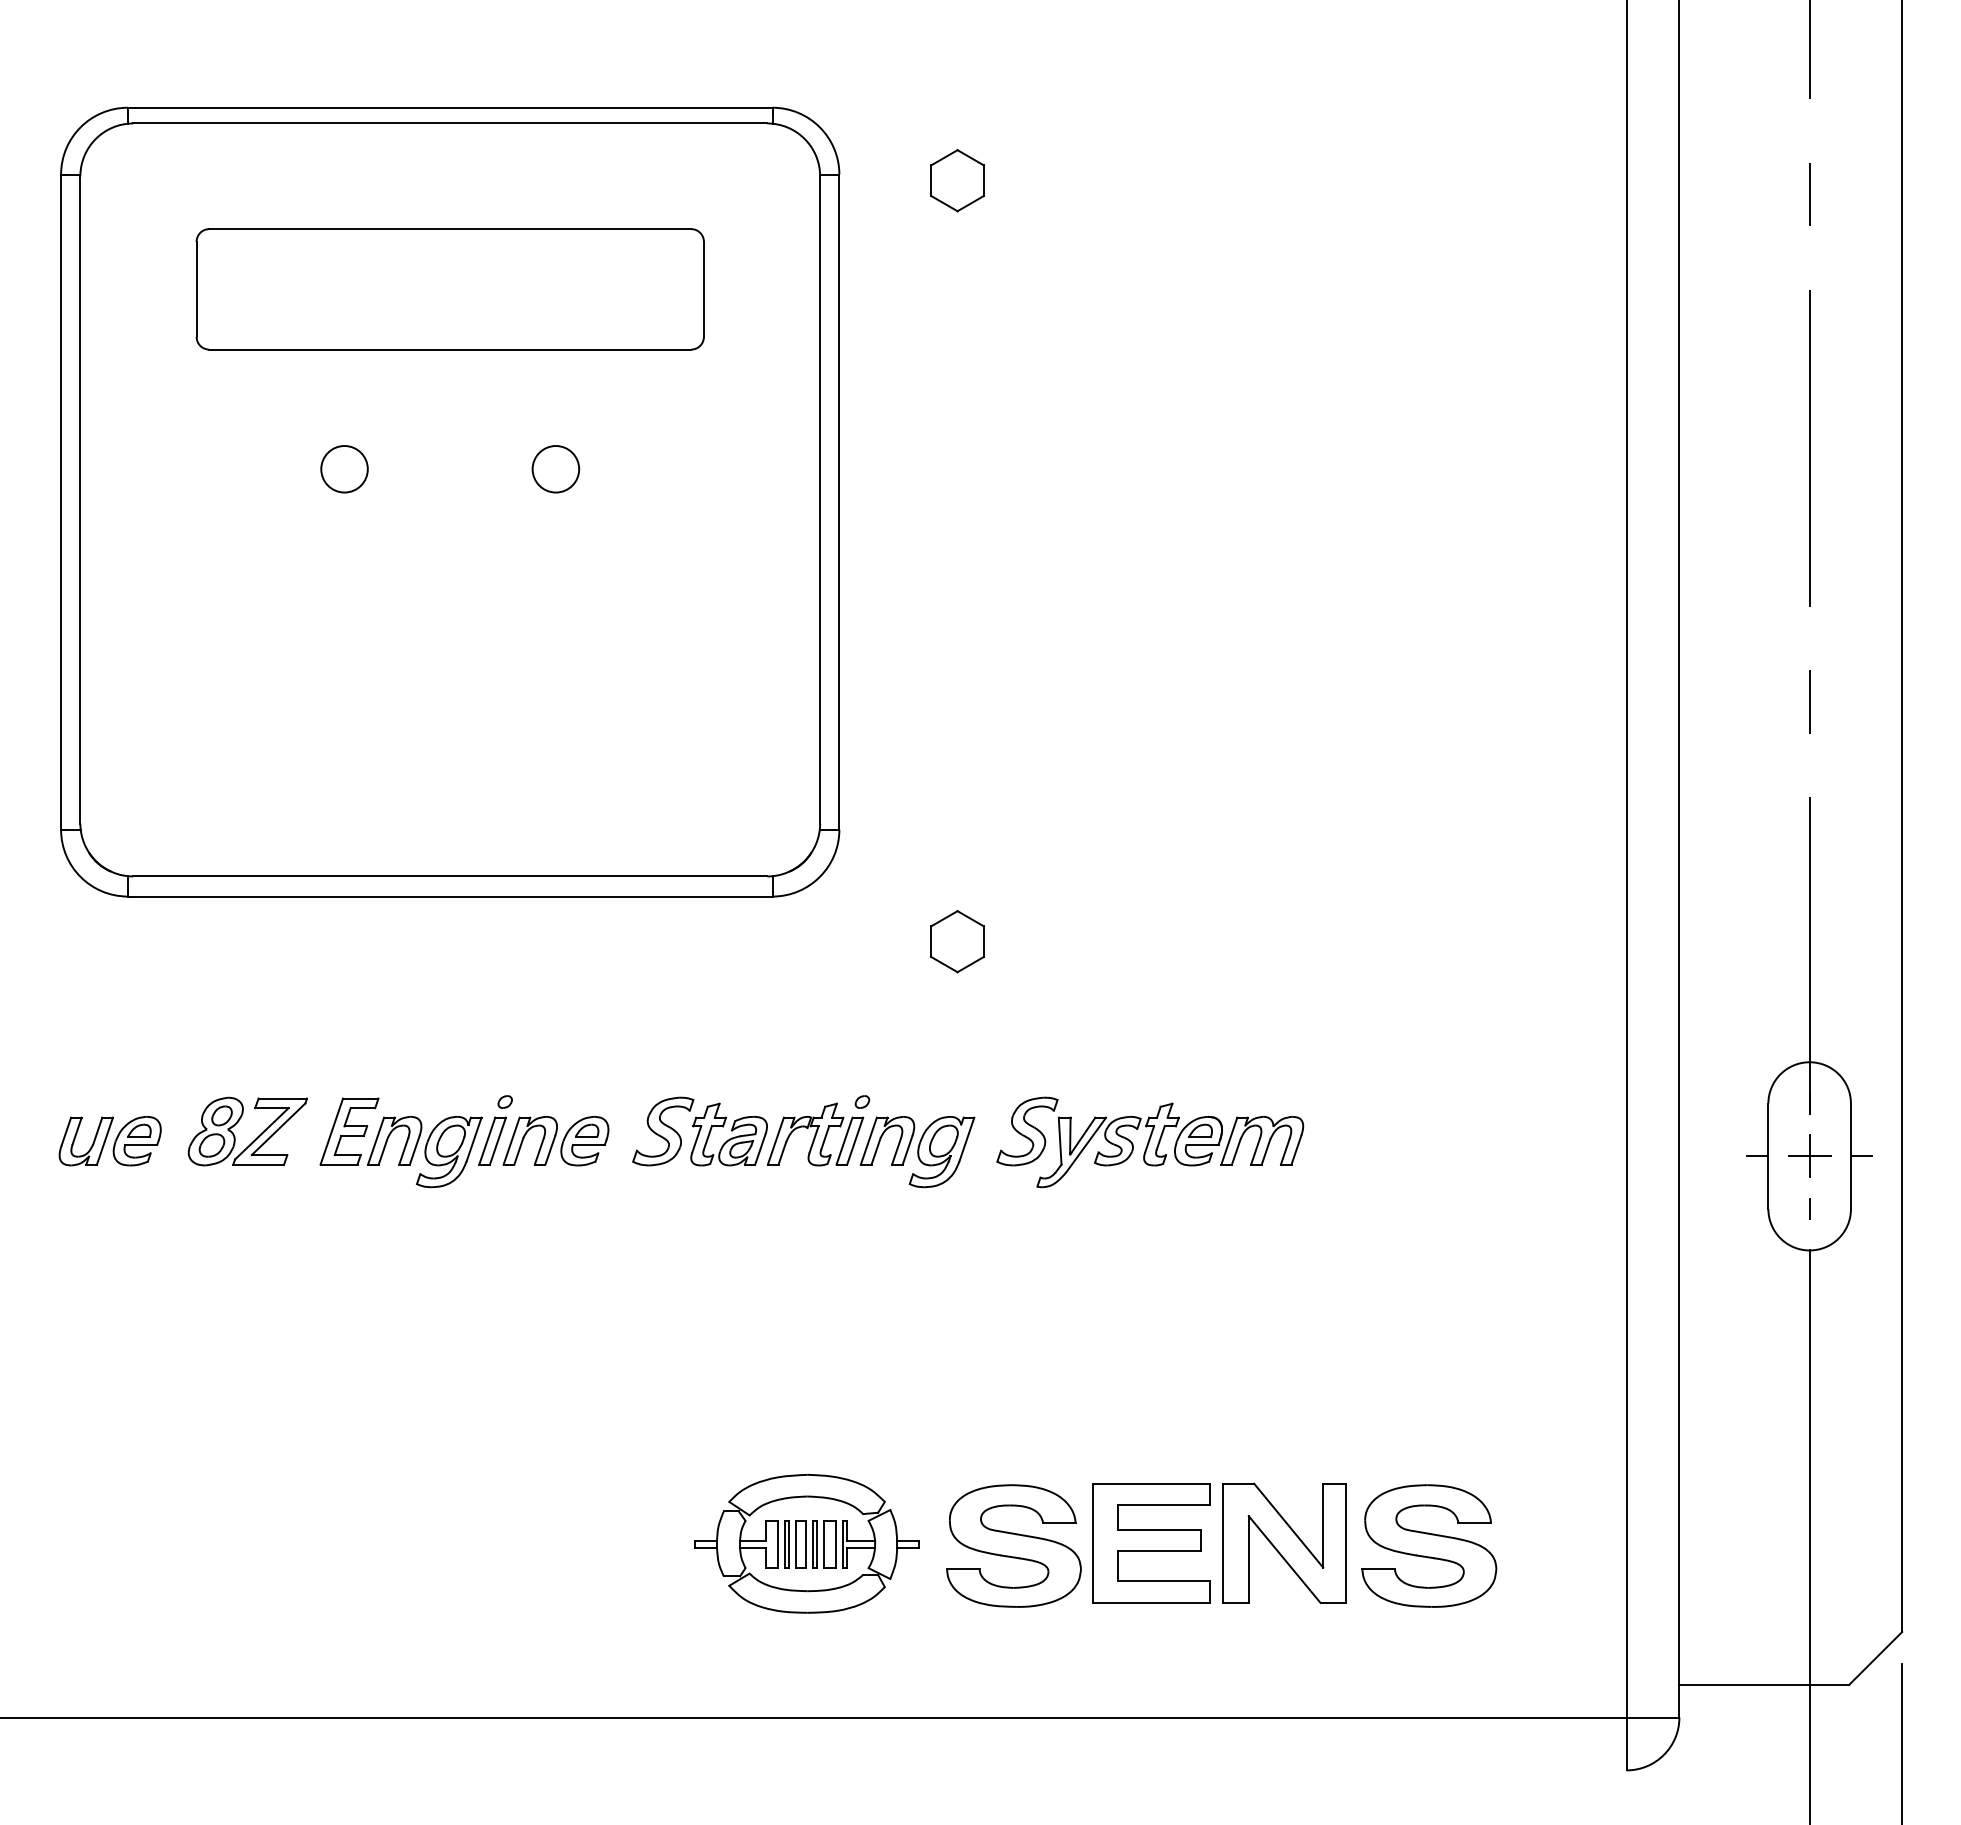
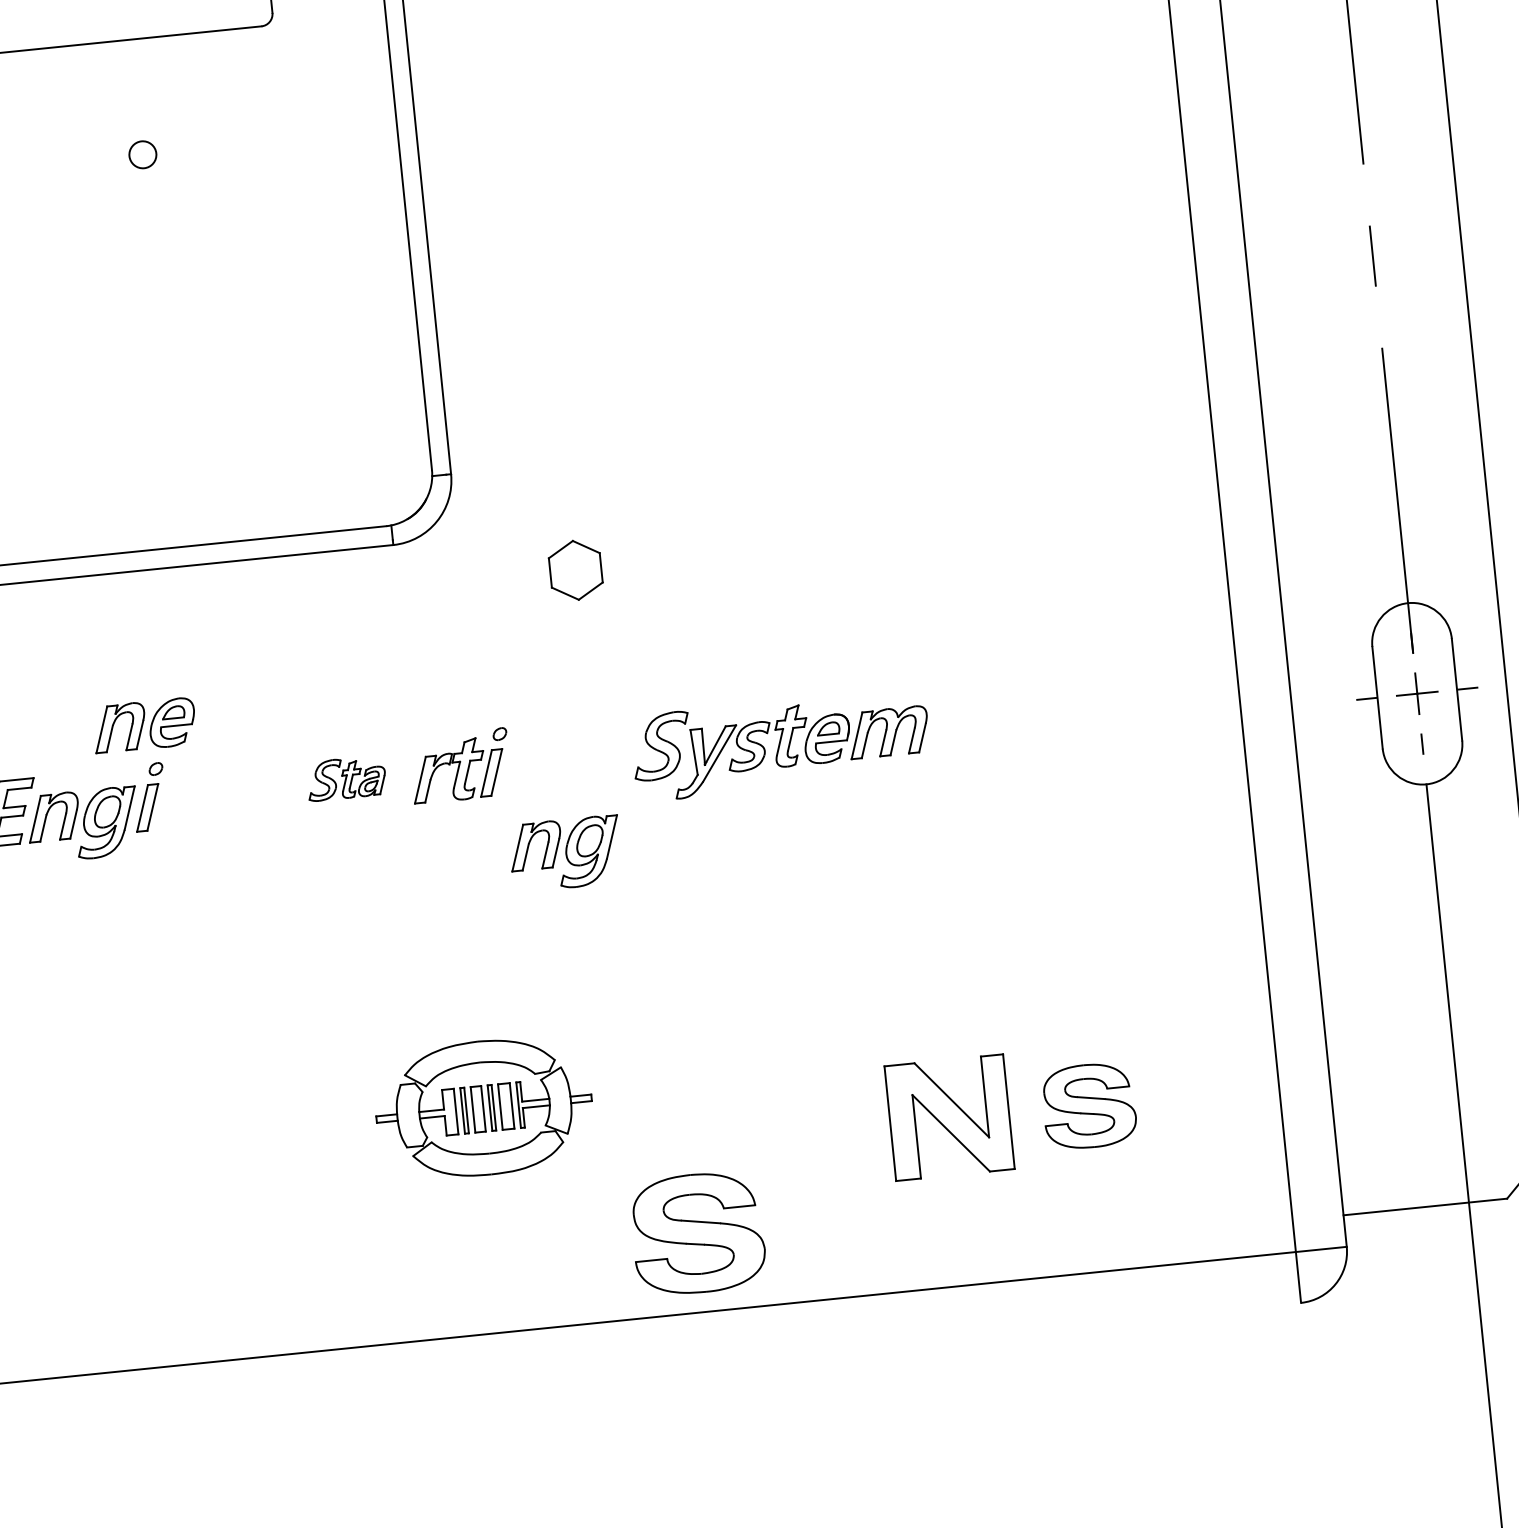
circle: (555, 469) -> (142, 155), size x0.6
part: (699, 1131) -> (345, 778), size x0.6
part: (555, 1141) -> (144, 725), moved
part: (917, 1152) -> (565, 854), moved
part: (806, 1543) -> (483, 1107), moved
part: (1151, 1543) -> (821, 1130), removed
part: (1013, 1545) -> (697, 1232), moved
part: (1429, 1545) -> (1089, 1105), size x0.7

